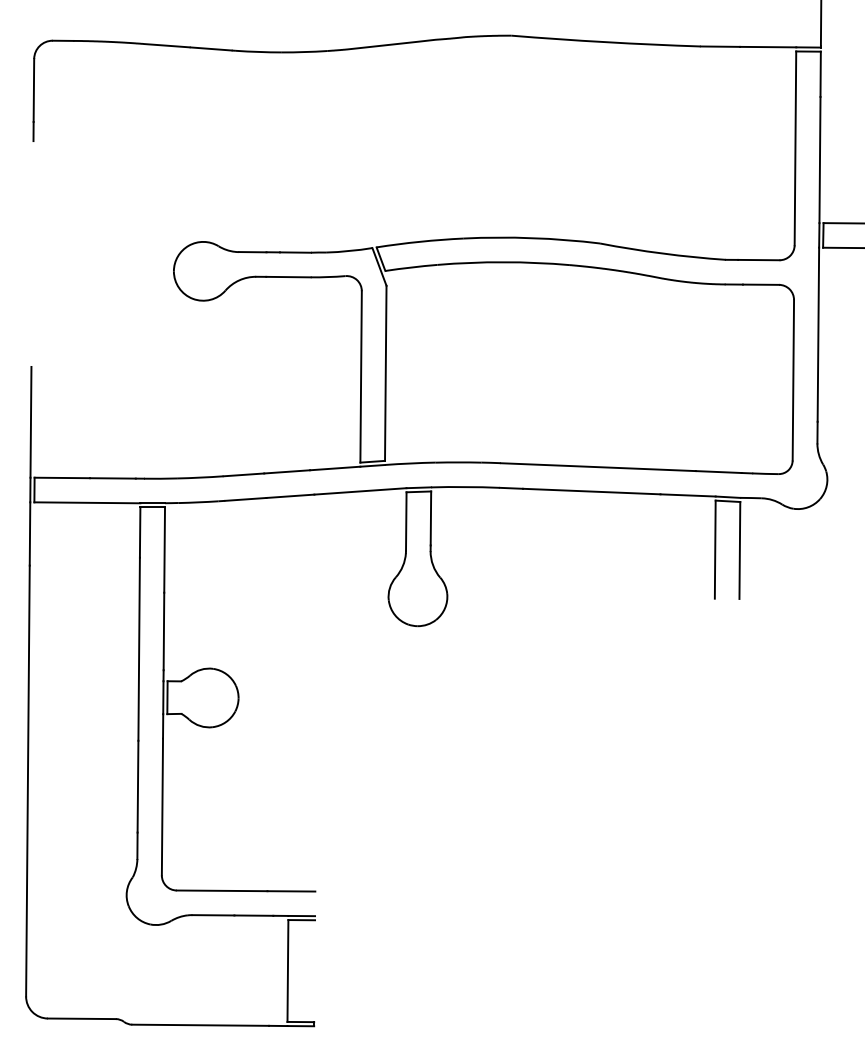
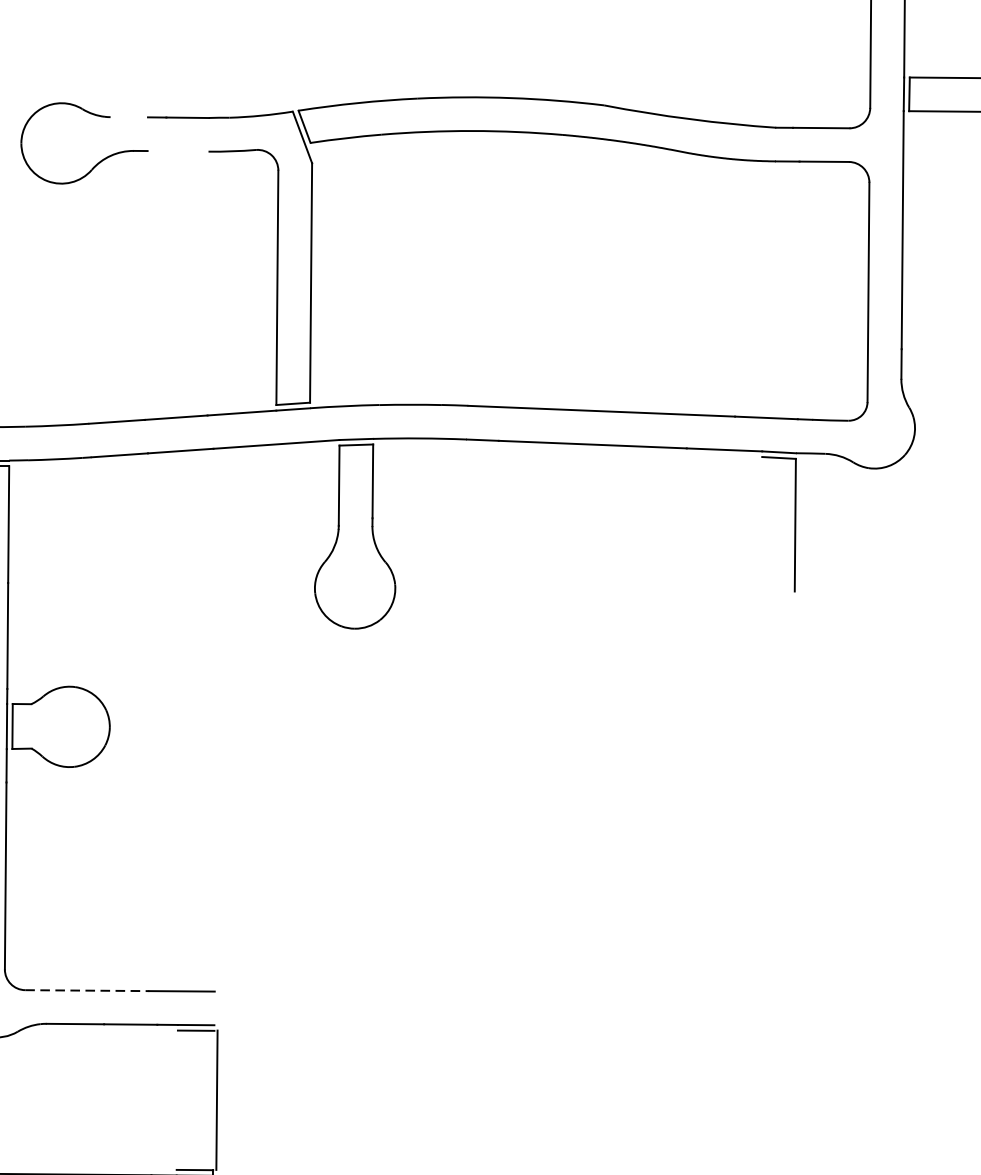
line: (252, 252) -> (128, 117), removed
line: (288, 276) -> (178, 150), removed
line: (714, 549) -> (760, 523), removed
line: (222, 890) -> (87, 990), solid -> dashed
line: (287, 970) -> (216, 1099), moved

